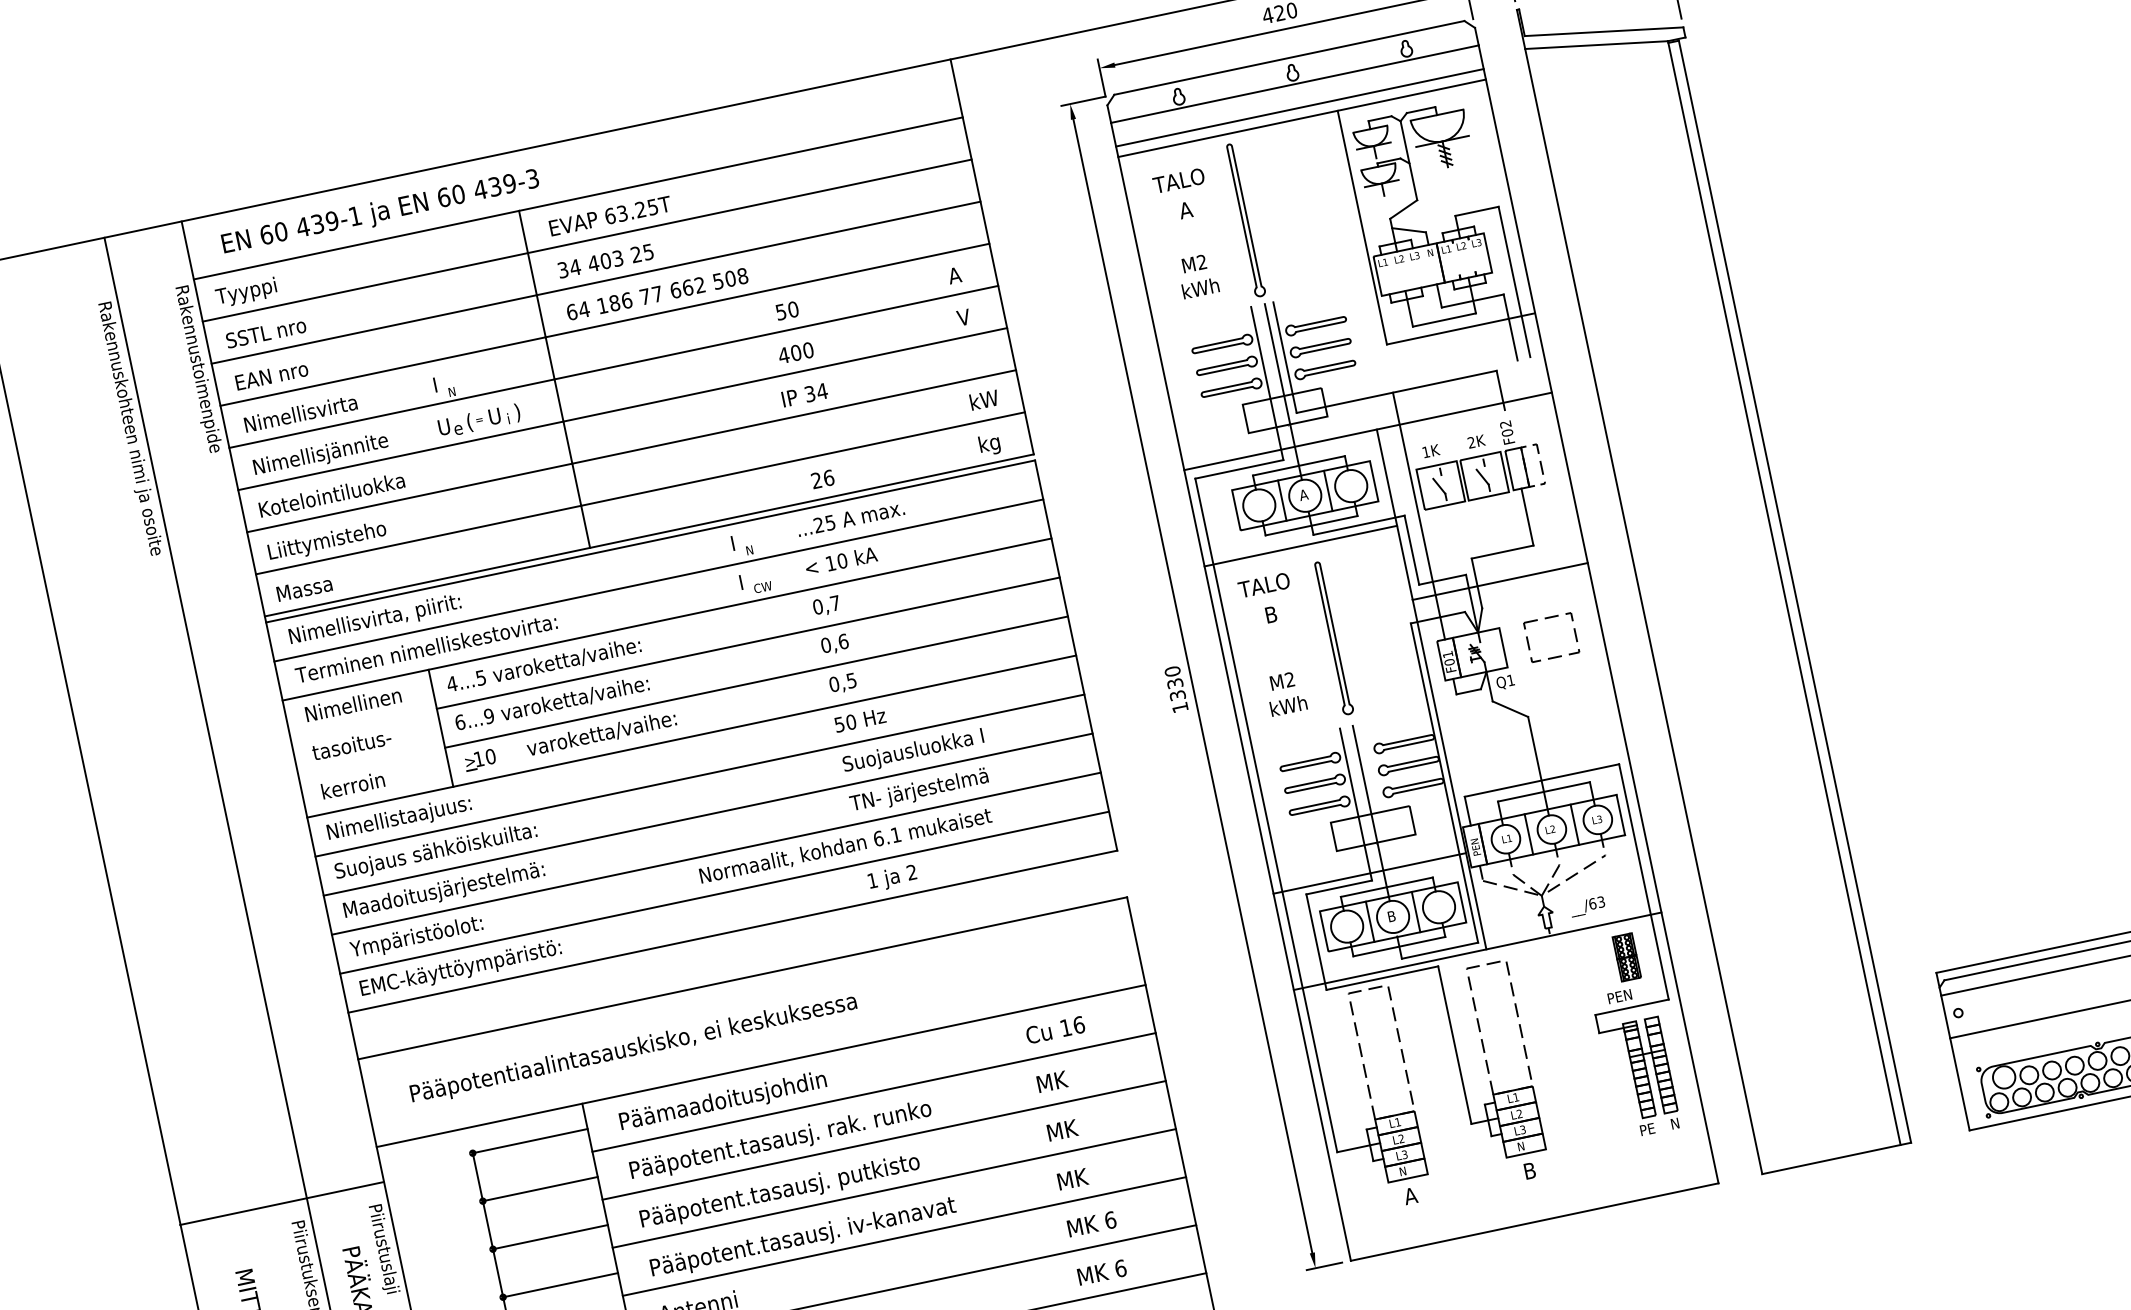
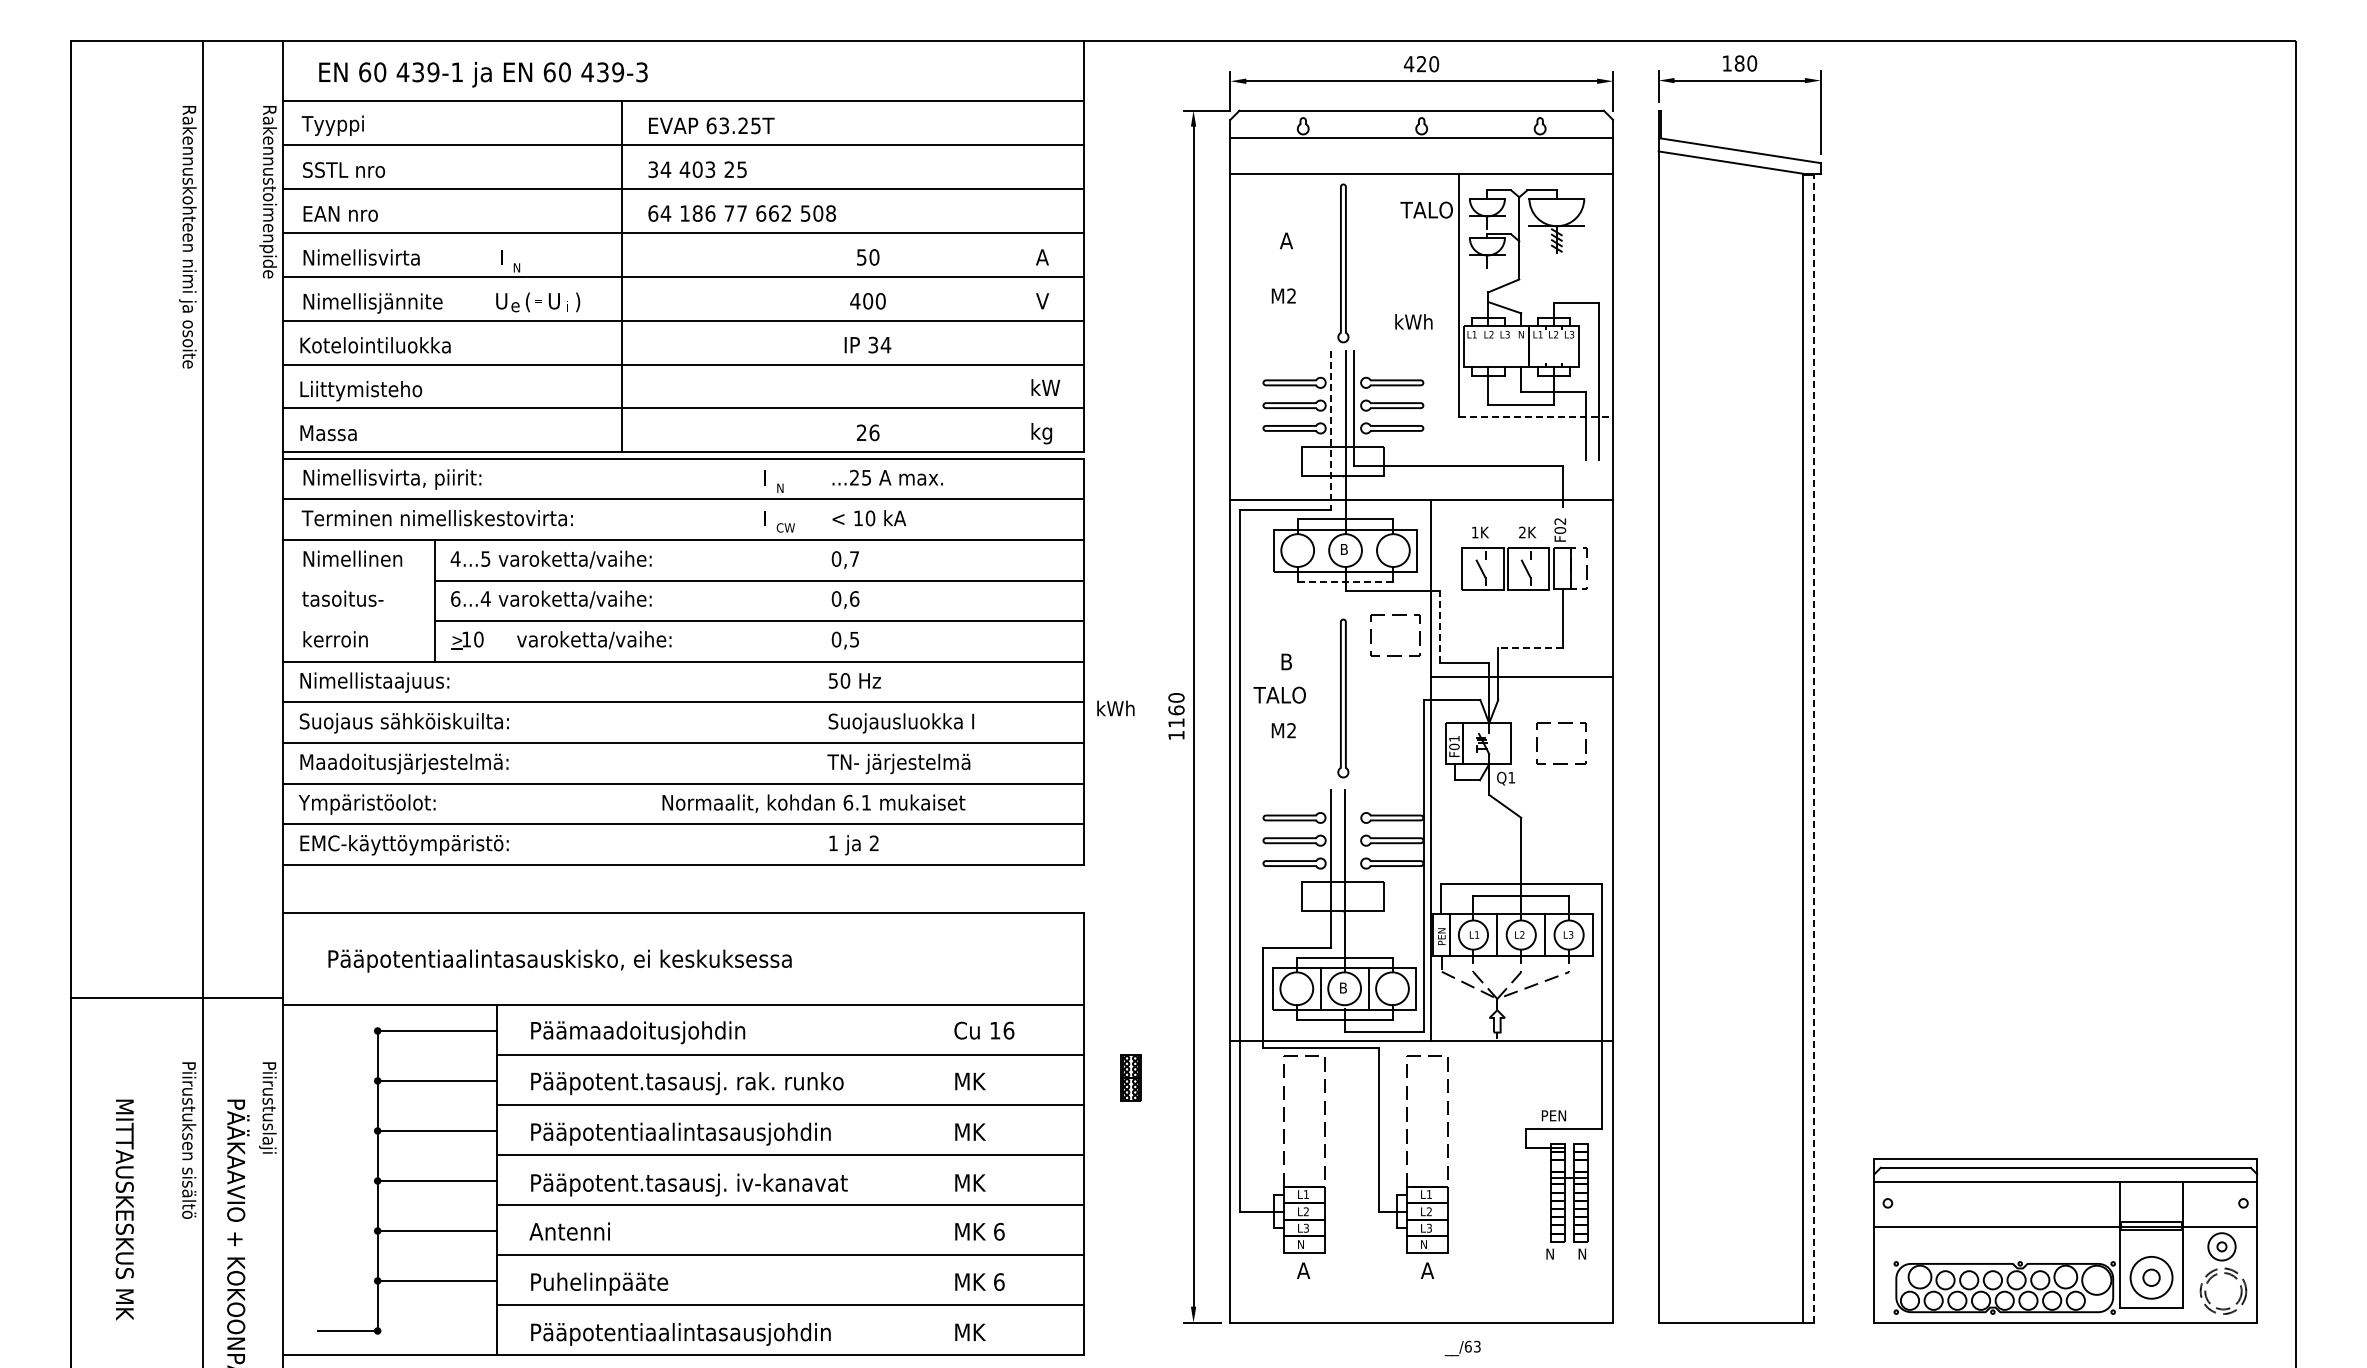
line: (1299, 107) -> (1421, 162), removed
text: (1178, 180) -> (1426, 209), moved
text: (1200, 288) -> (1413, 321), moved
line: (1460, 328) -> (1535, 416), solid -> dashed
line: (1267, 383) -> (1331, 430), solid -> dashed
line: (1328, 490) -> (1369, 550), removed
text: (1303, 495) -> (1343, 549), A -> B
line: (1282, 500) -> (1321, 550), removed
line: (1418, 515) -> (1454, 594), removed
line: (1311, 525) -> (1345, 581), solid -> dashed
line: (1300, 545) -> (1330, 599), removed
part: (1366, 548) -> (1395, 615), added
line: (1412, 550) -> (1440, 627), solid -> dashed
line: (1501, 552) -> (1529, 648), solid -> dashed
text: (1263, 584) -> (1279, 694), moved
line: (1795, 592) -> (1813, 749), solid -> dashed
text: (1176, 689) -> (1176, 716), 1330 -> 1160
text: (1288, 705) -> (1115, 708), moved
text: (488, 715) -> (485, 598), 6...9 -> 6...4
line: (1369, 873) -> (1330, 940), removed
text: (1587, 906) -> (1462, 1348), moved
part: (1626, 956) -> (1130, 1077), moved
text: (1647, 1128) -> (1553, 1253), PE -> N
text: (1529, 1170) -> (1427, 1270), B -> A
text: (837, 1179) -> (735, 1133), Pääpotent.tasausj. putkisto -> Pääpotentiaalintasausjohdin
line: (281, 1204) -> (176, 998), moved

